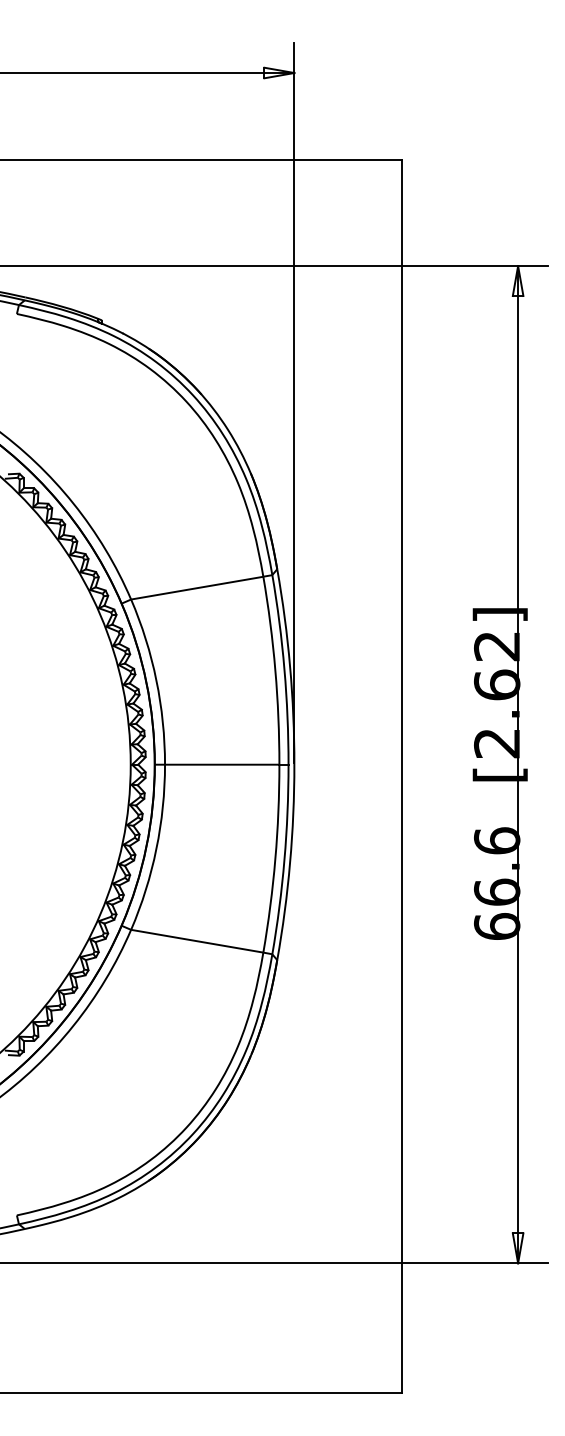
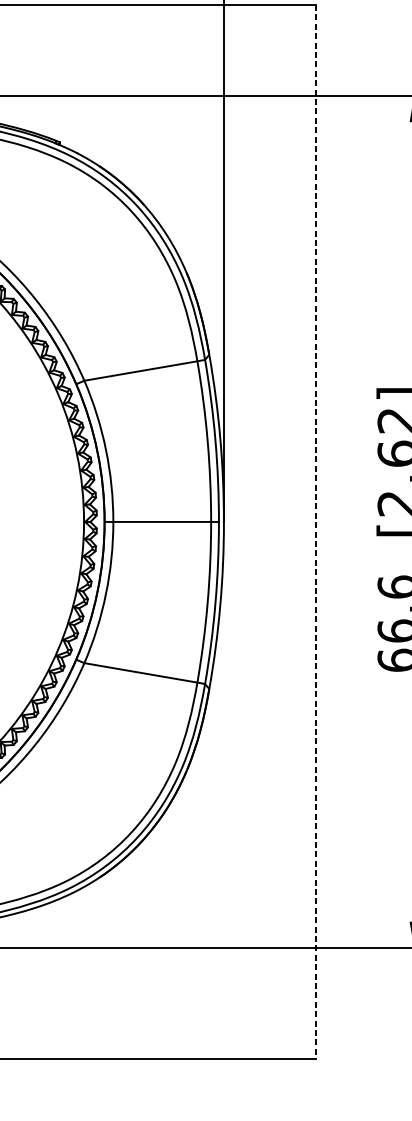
line: (402, 776) -> (316, 532), solid -> dashed

